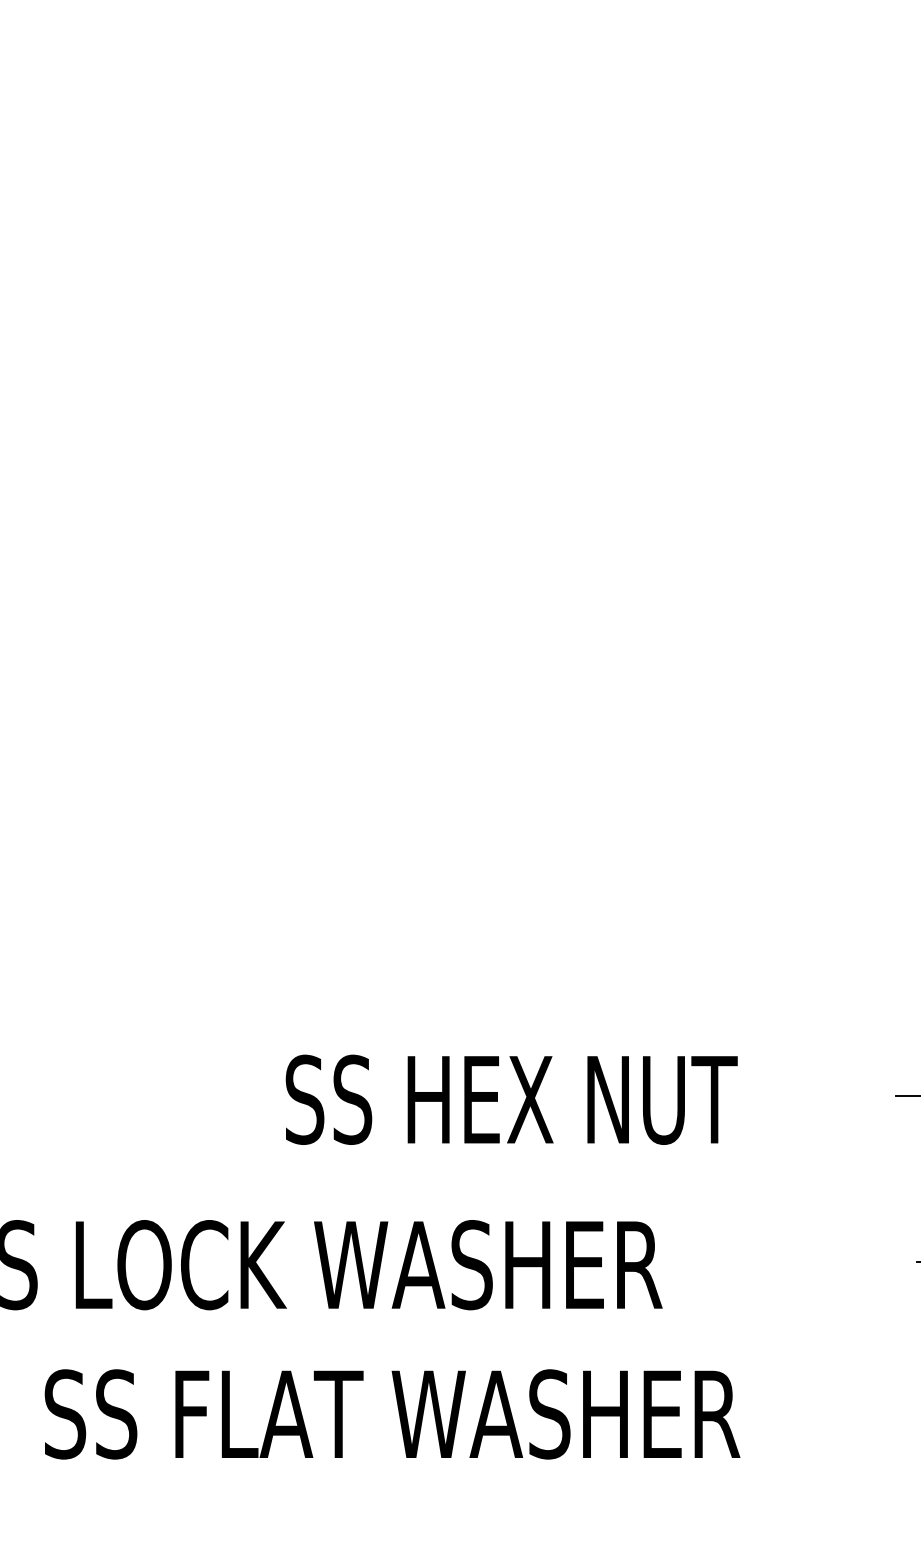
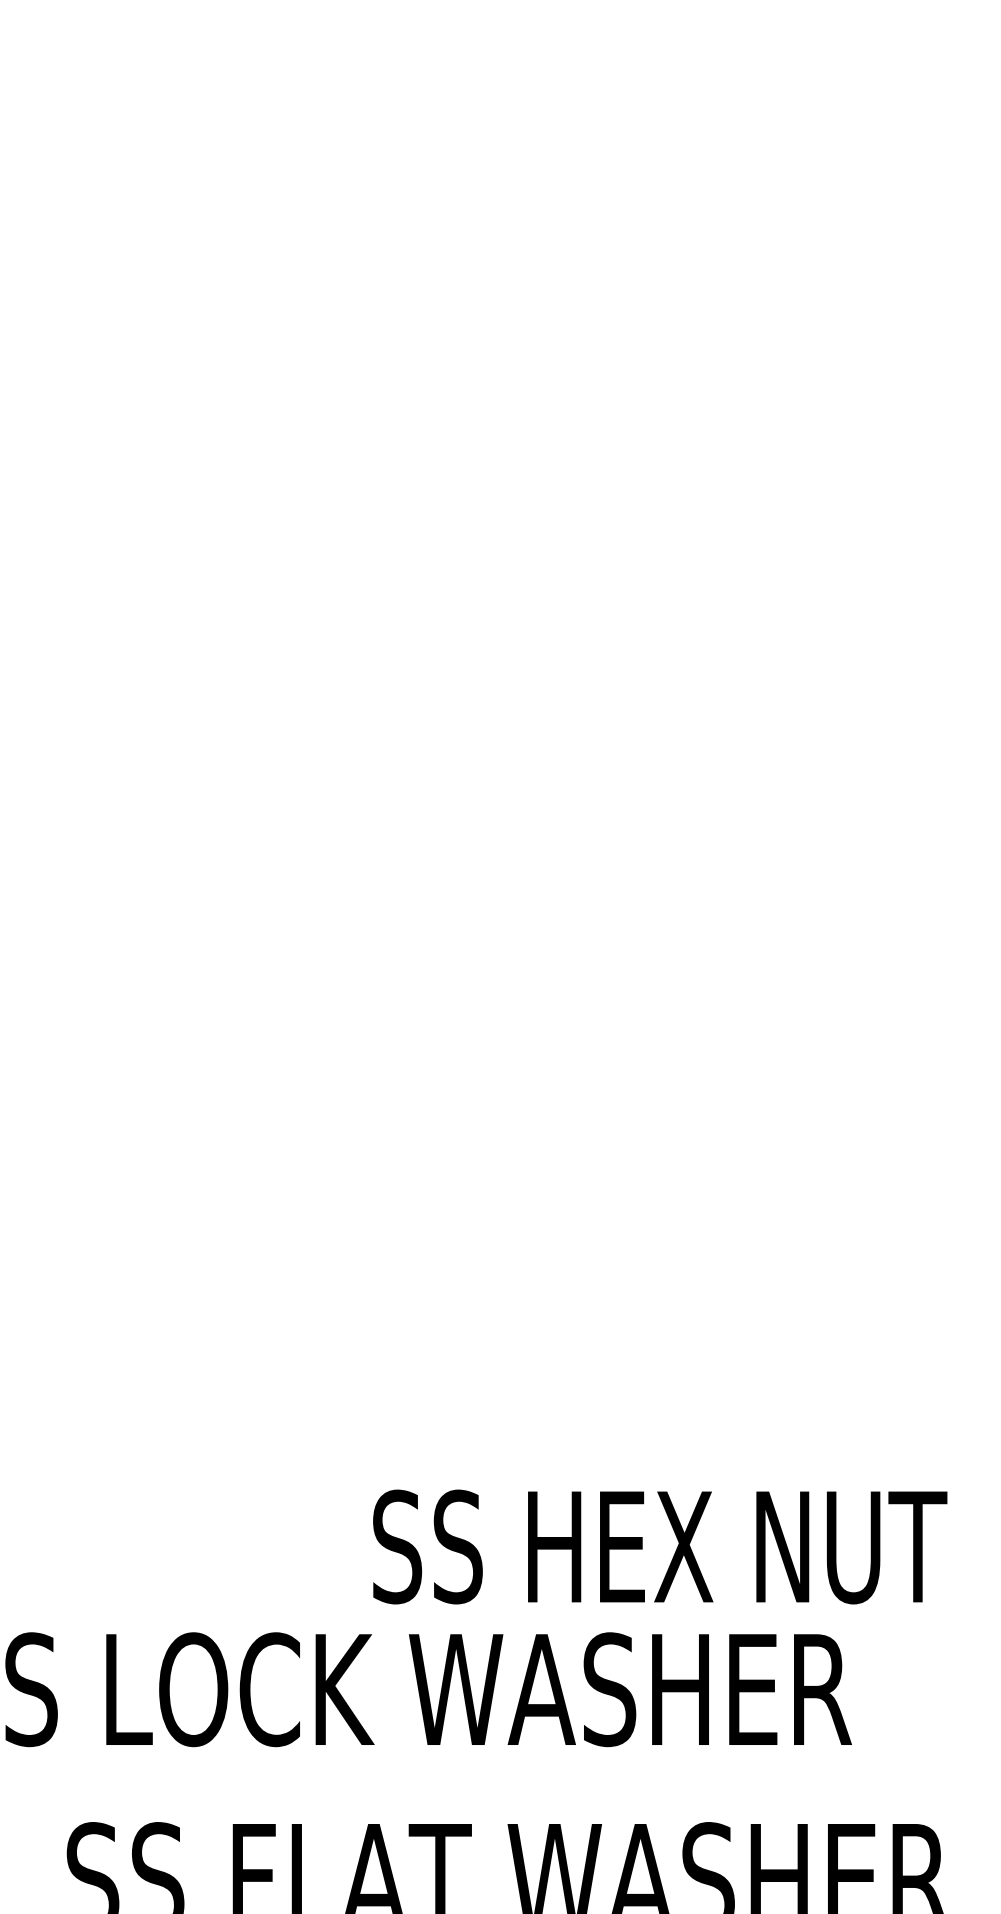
text: (511, 1099) -> (659, 1546), moved

